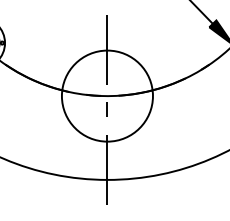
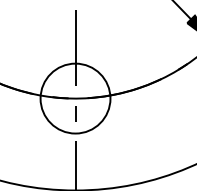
circle: (106, 95) -> (74, 97), size x0.7

